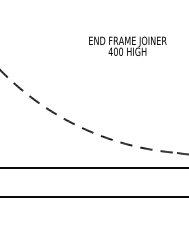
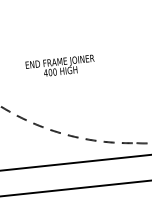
text: (127, 45) -> (60, 65), moved

